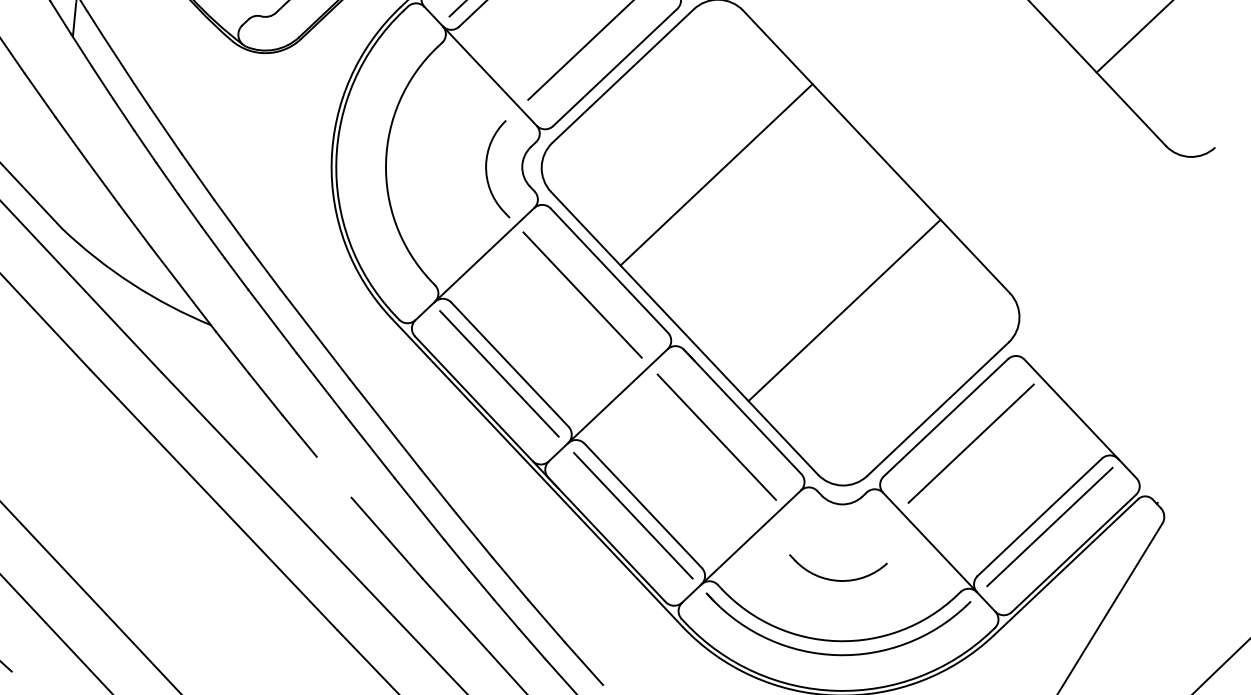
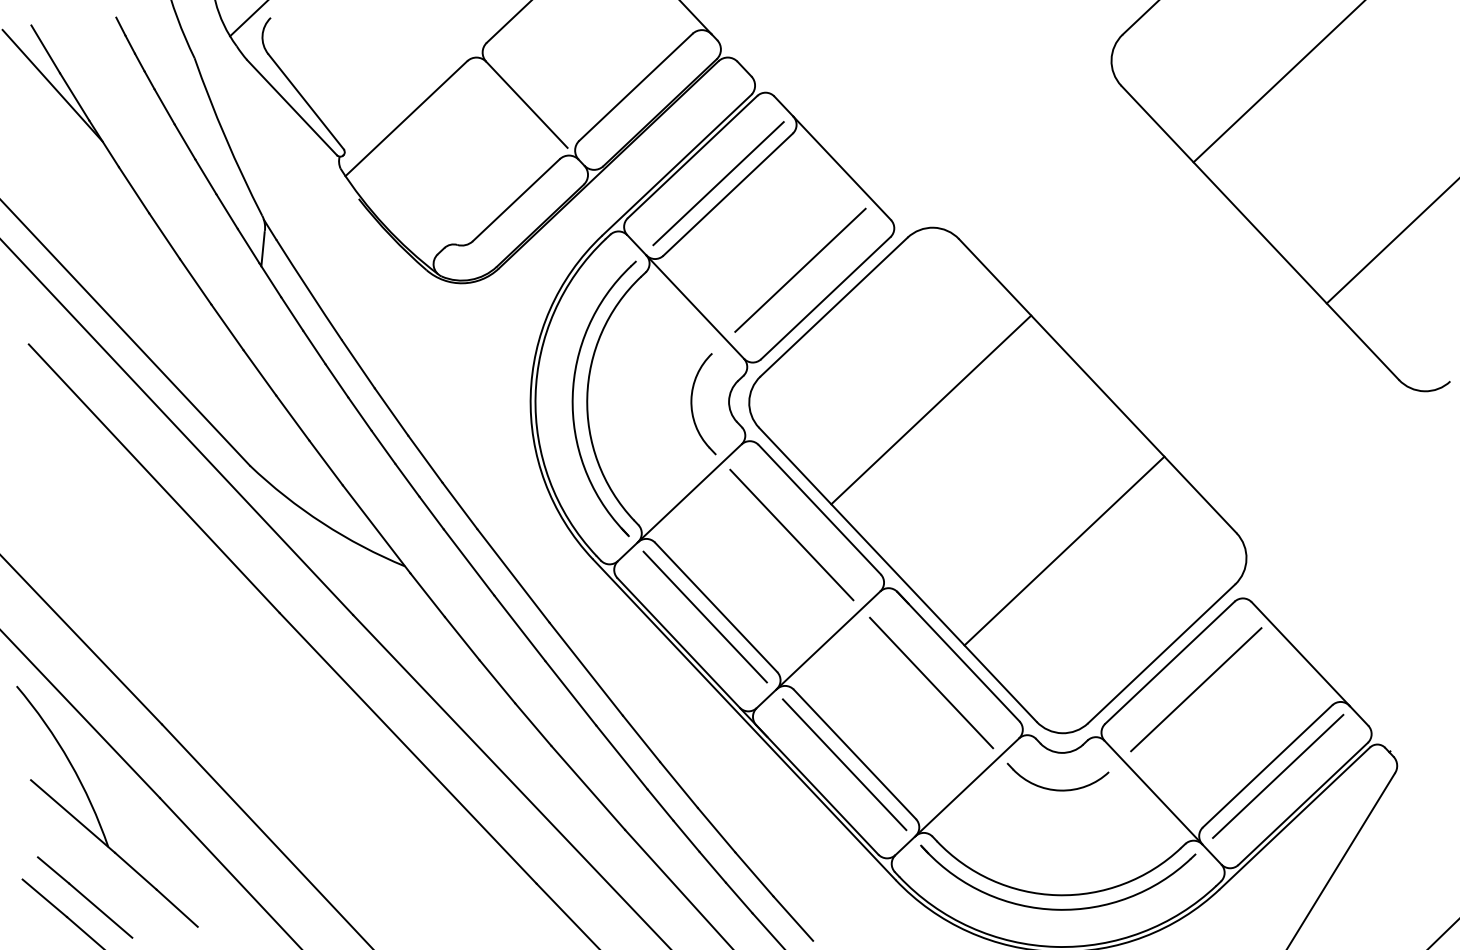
part: (372, 163) -> (573, 398), added
line: (334, 477) -> (533, 724), added
part: (833, 578) -> (1052, 788), moved

